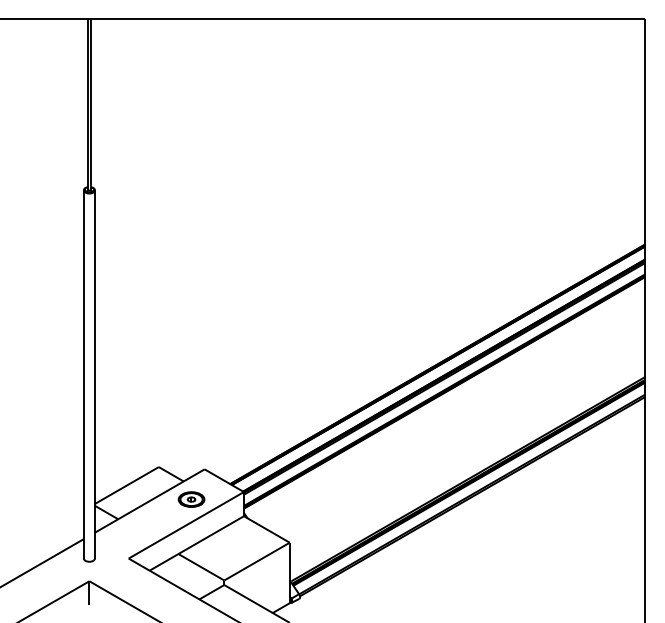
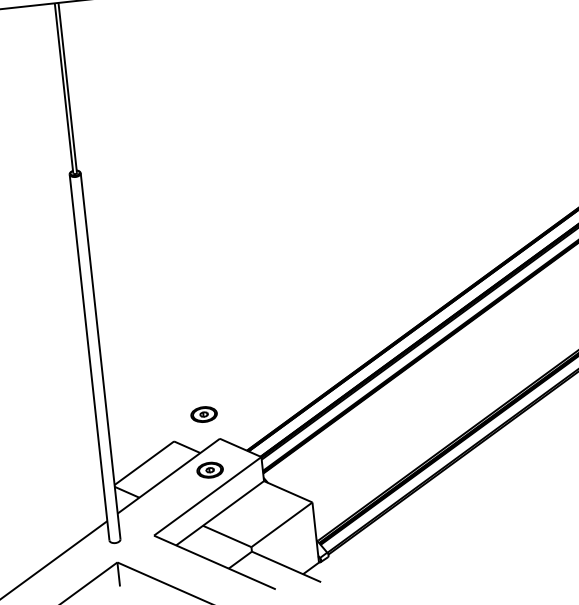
part: (191, 443) -> (204, 414), added

